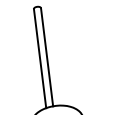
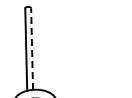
line: (47, 57) -> (32, 49), solid -> dashed

